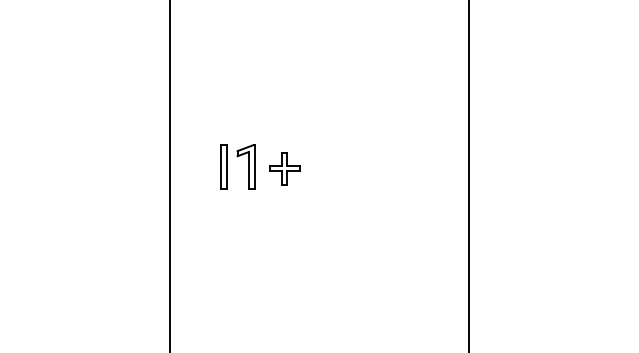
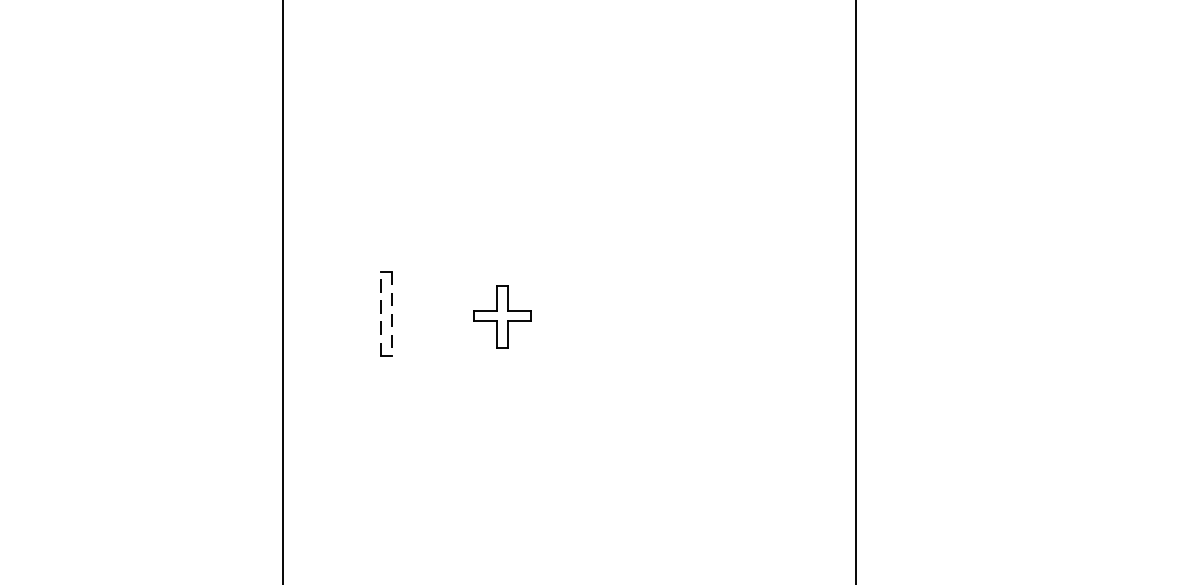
part: (245, 166) -> (427, 312), removed
line: (221, 167) -> (381, 314), solid -> dashed
line: (227, 167) -> (392, 314), solid -> dashed

